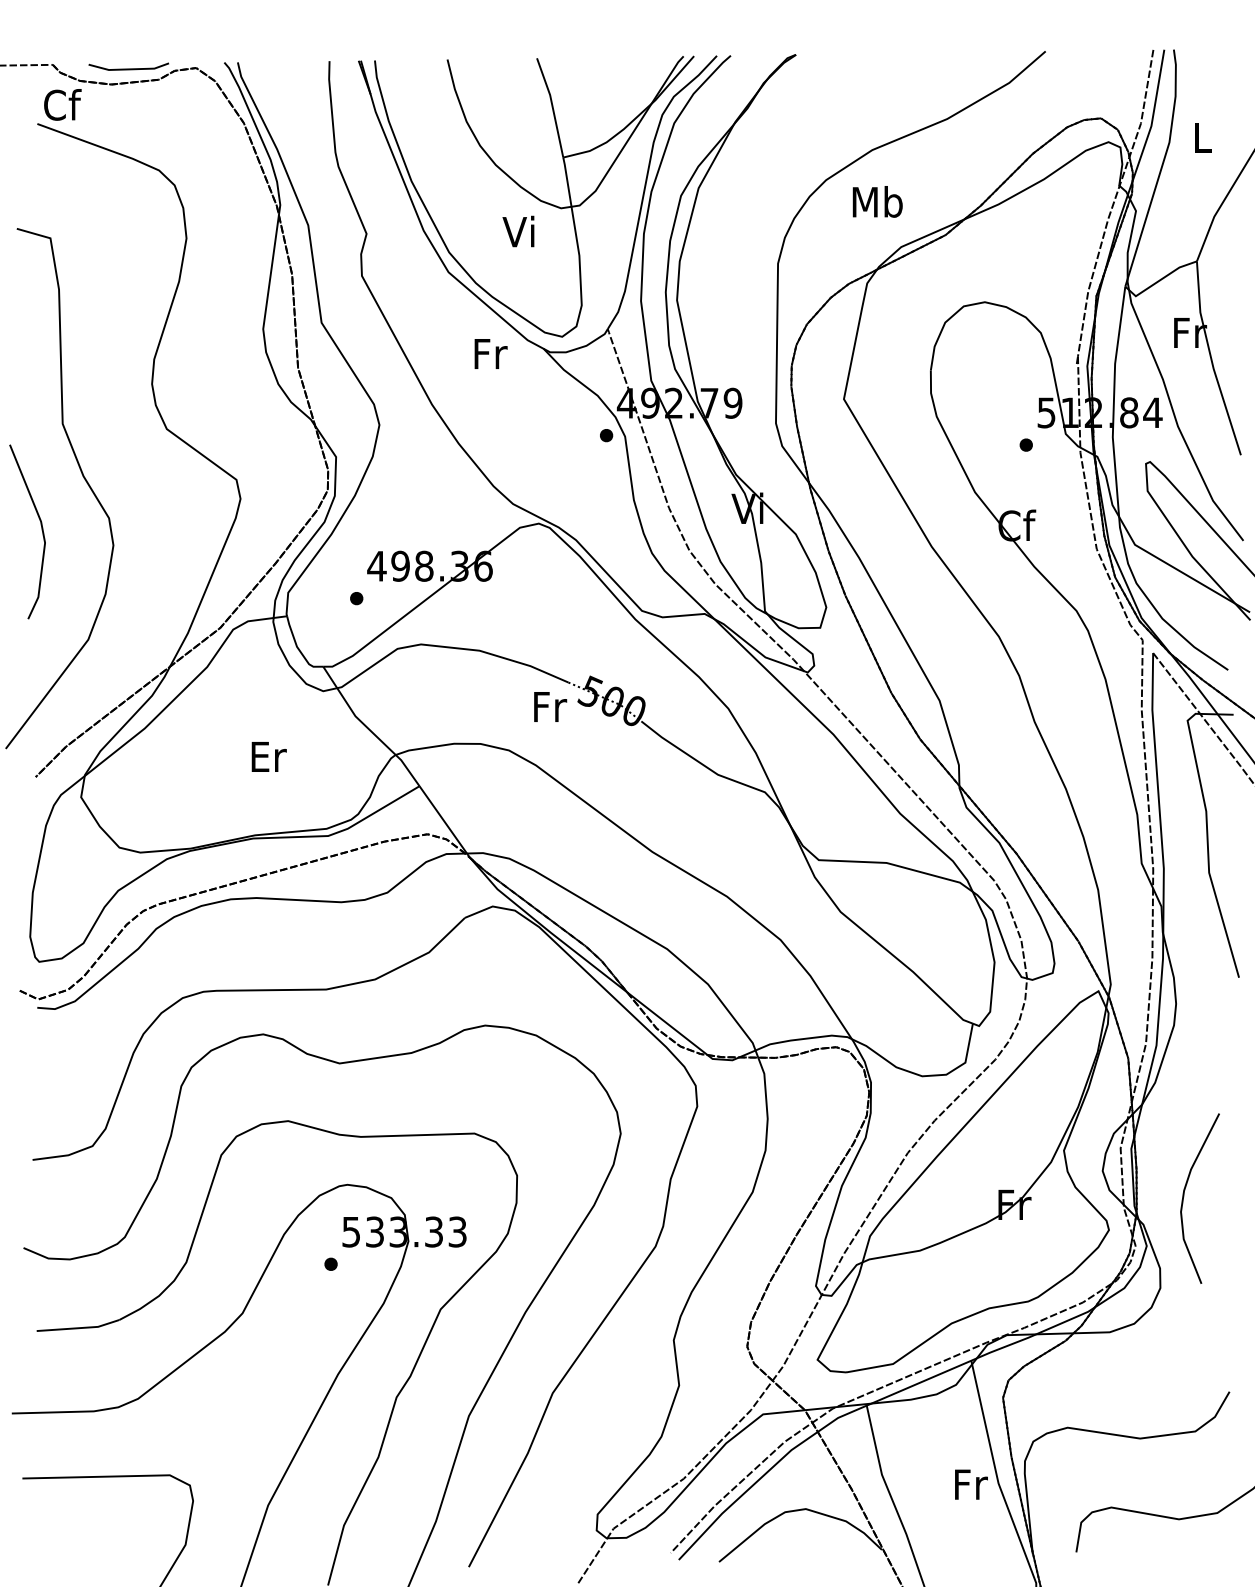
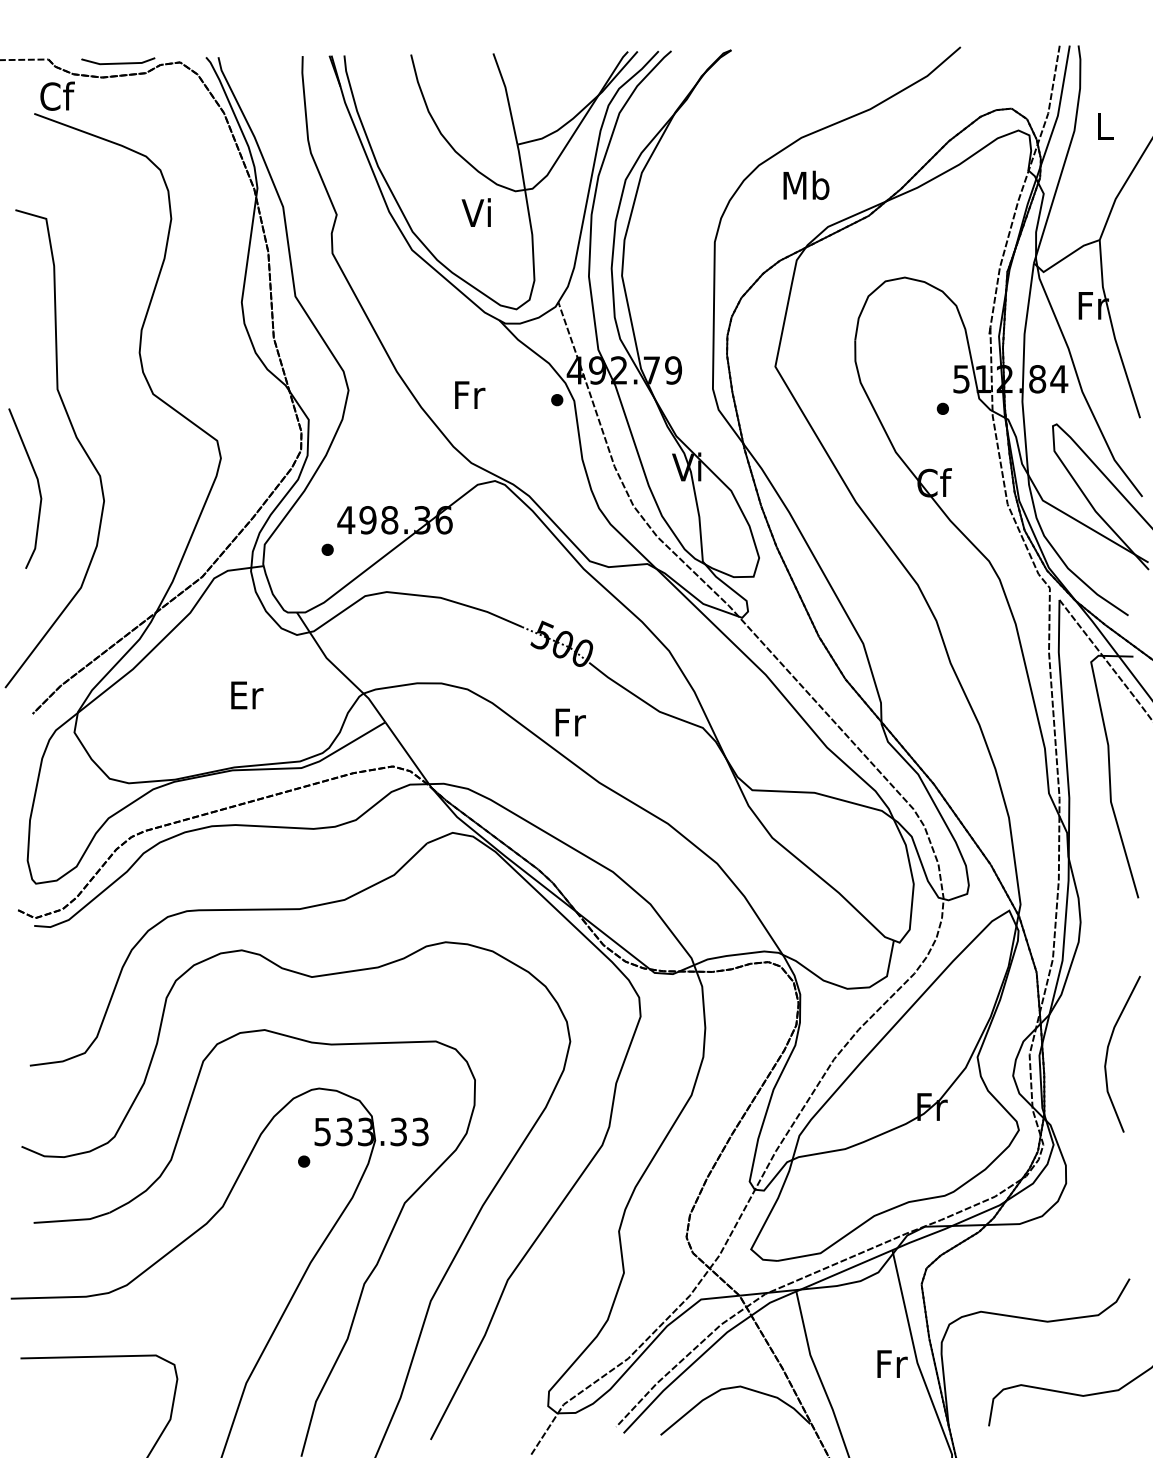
text: (491, 353) -> (470, 394), moved
text: (550, 706) -> (570, 722), moved
curve: (1184, 1196) -> (1108, 1052), moved

